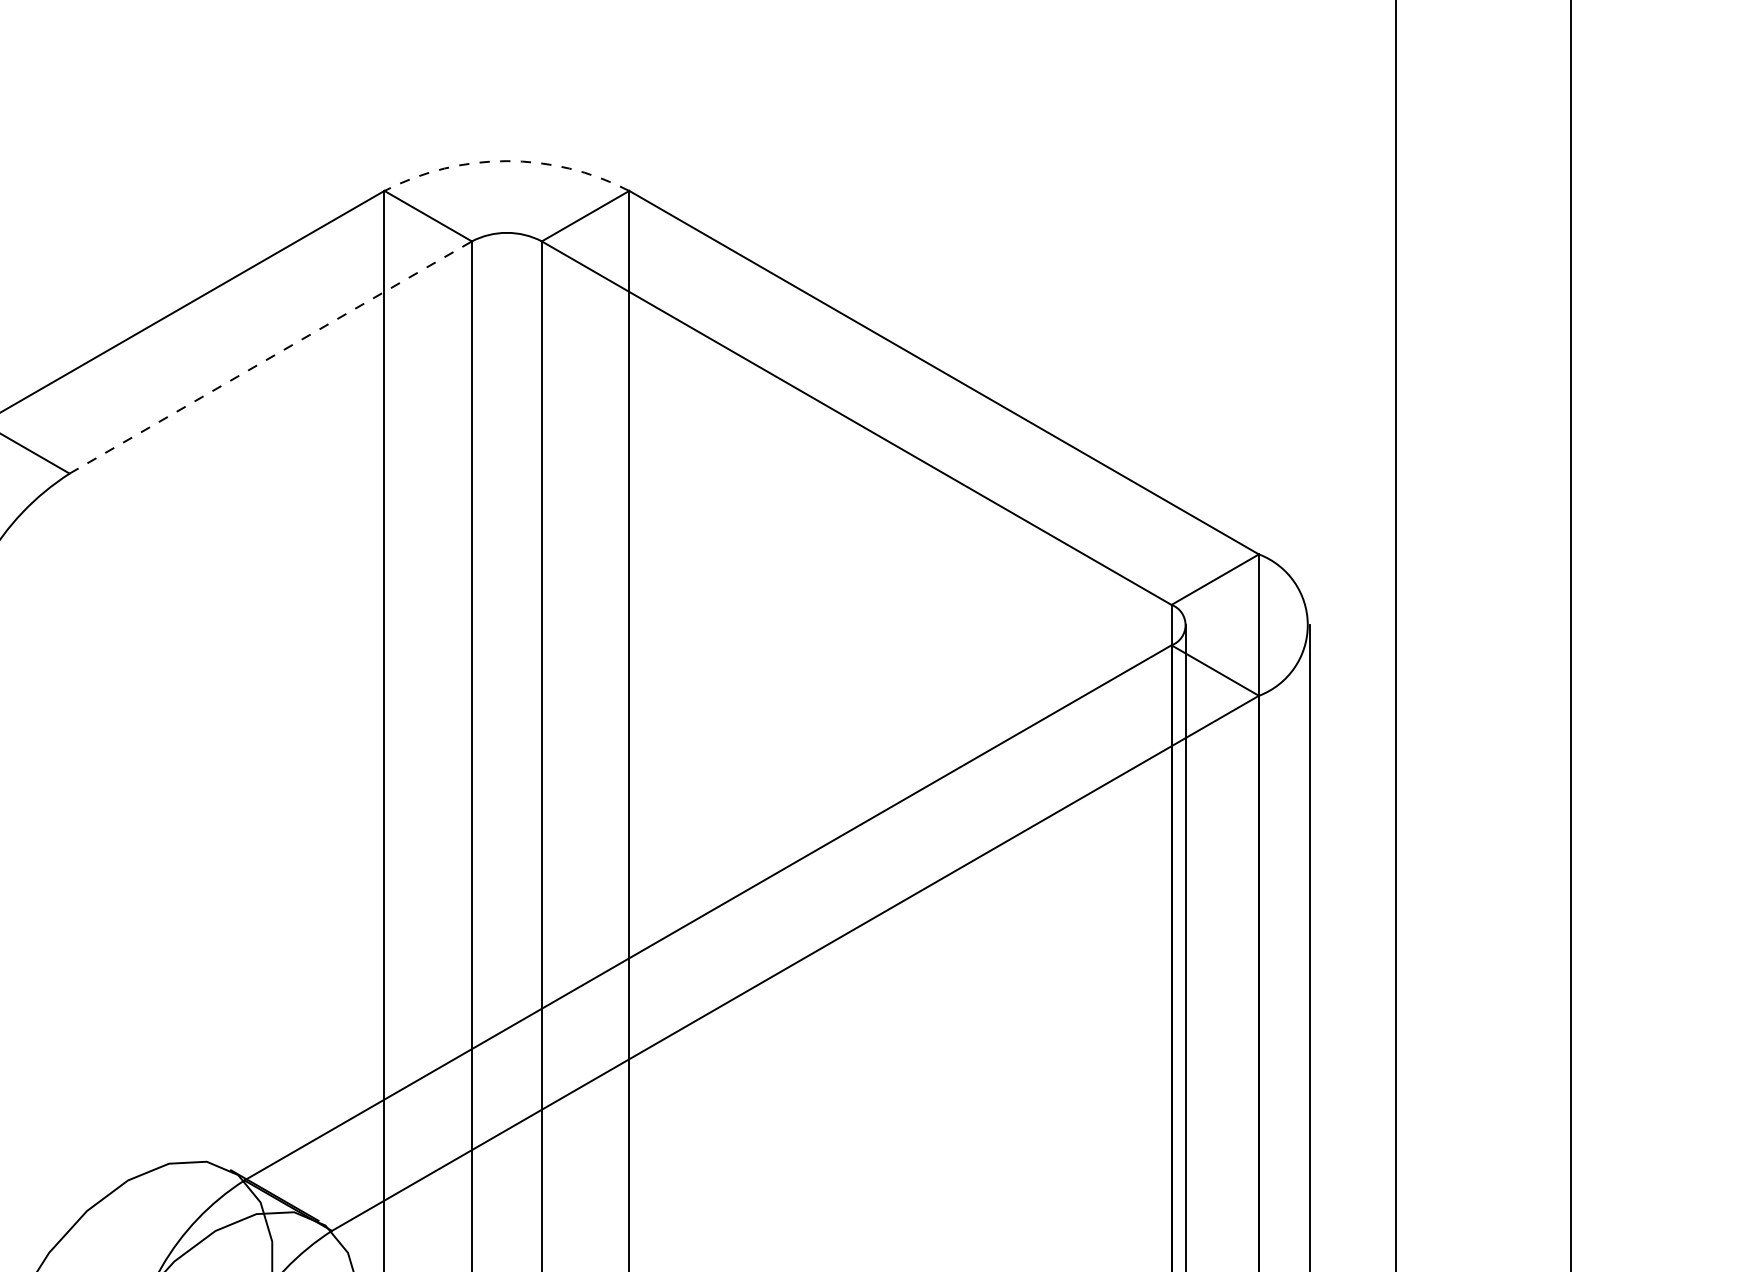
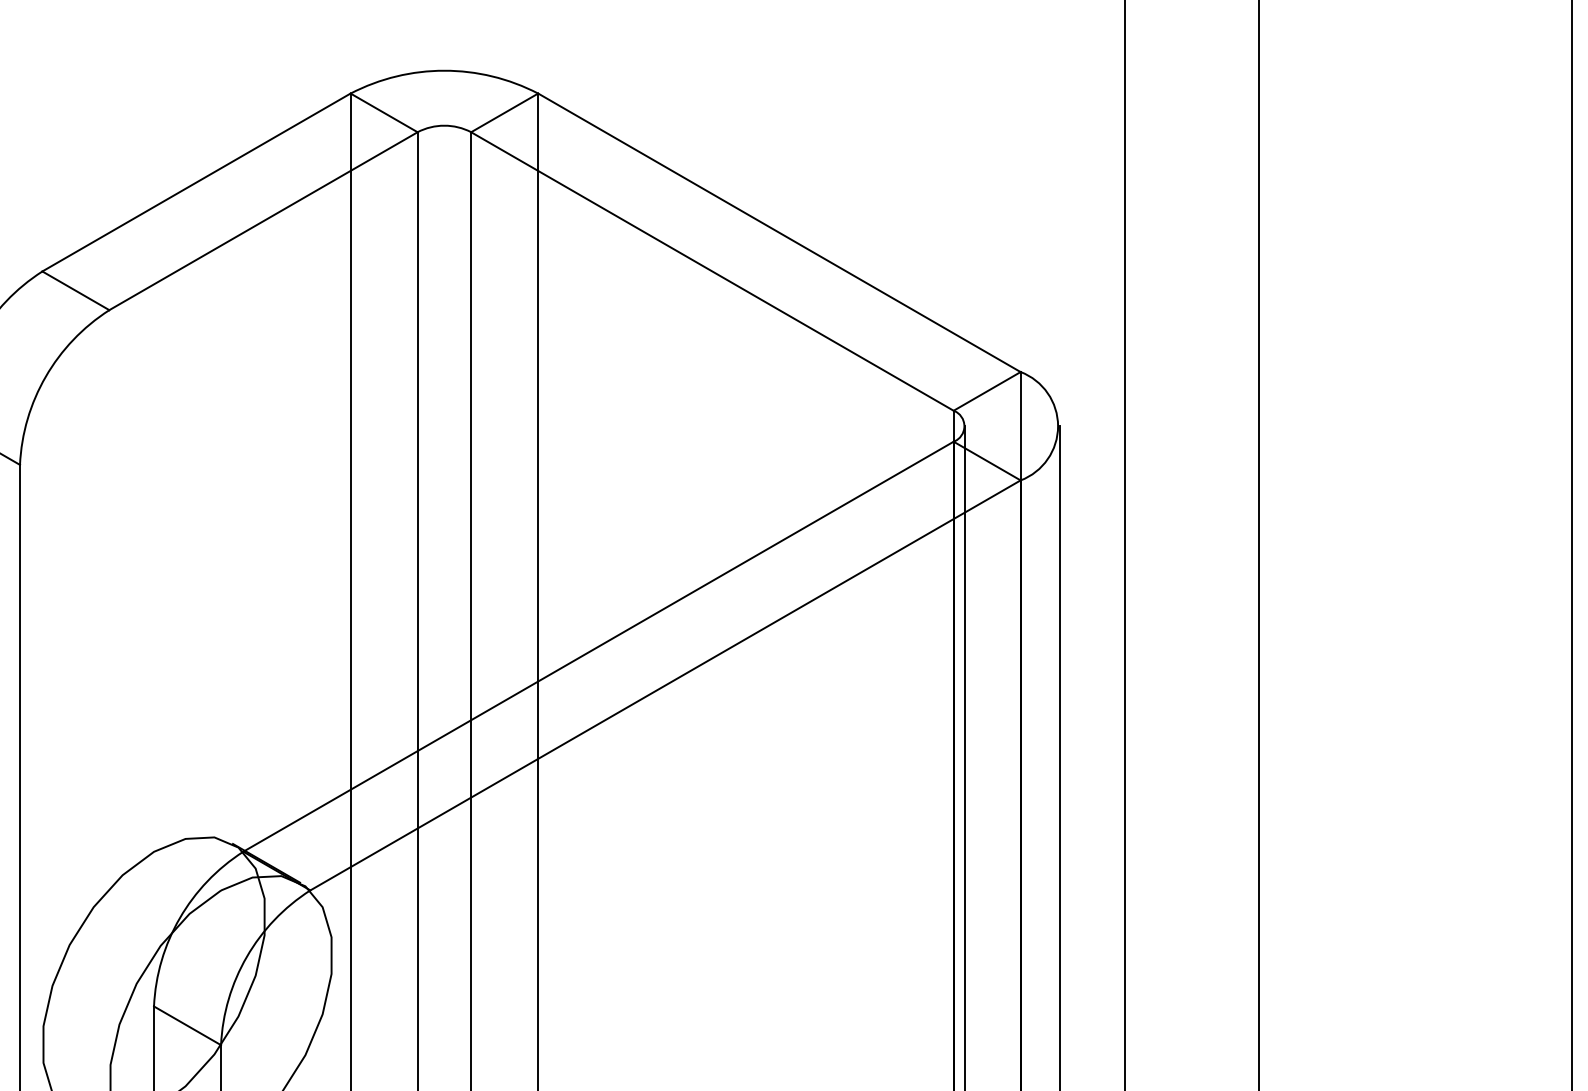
arc: (507, 160) -> (444, 70), dashed -> solid
line: (270, 357) -> (263, 221), dashed -> solid

